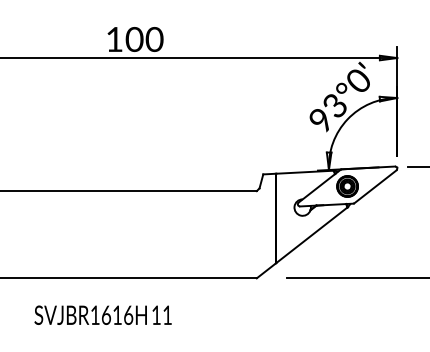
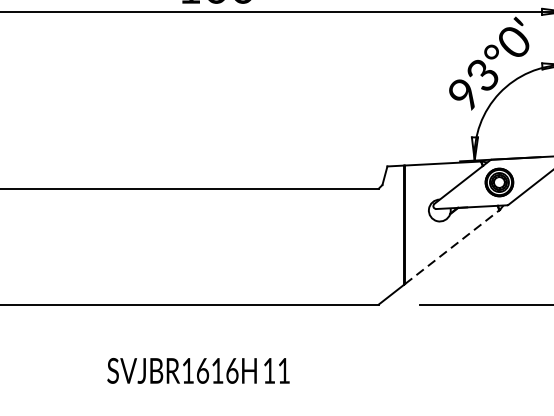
line: (312, 234) -> (452, 246), solid -> dashed
text: (102, 314) -> (197, 369), moved

